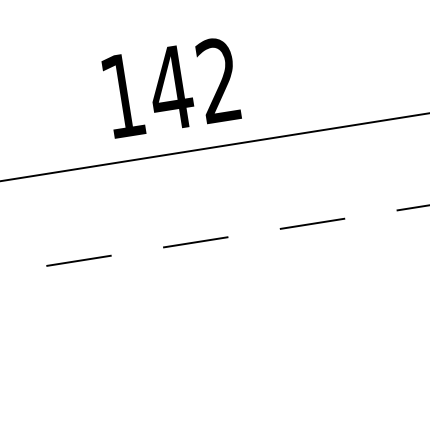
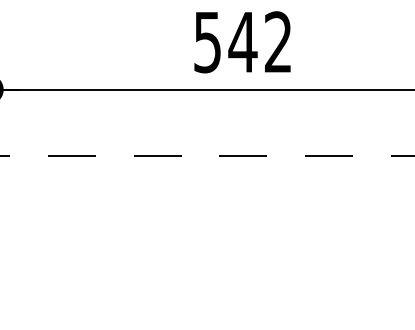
text: (122, 96) -> (207, 42), 142 -> 542

